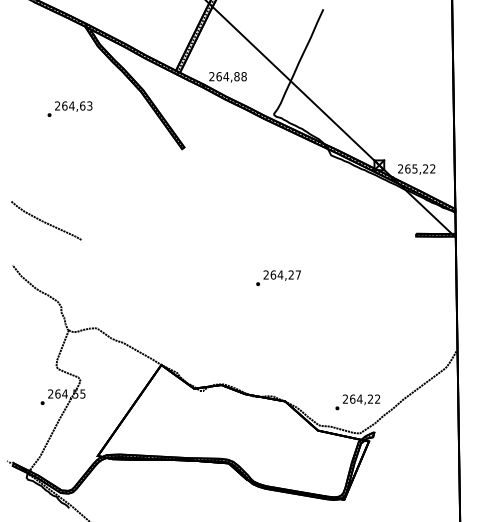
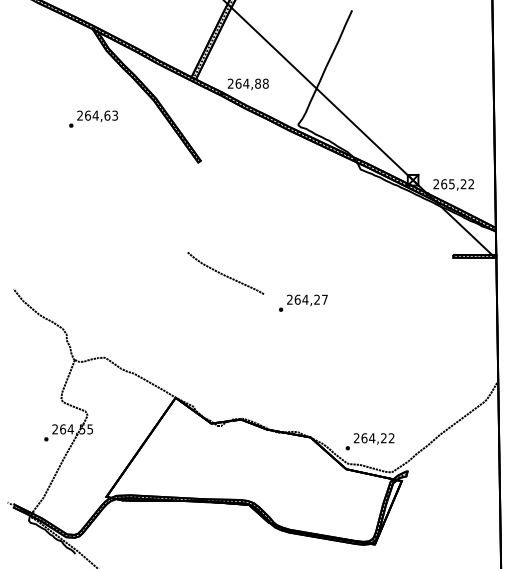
text: (69, 108) -> (93, 118), moved
curve: (45, 221) -> (224, 274), moved
text: (357, 402) -> (369, 441), moved

